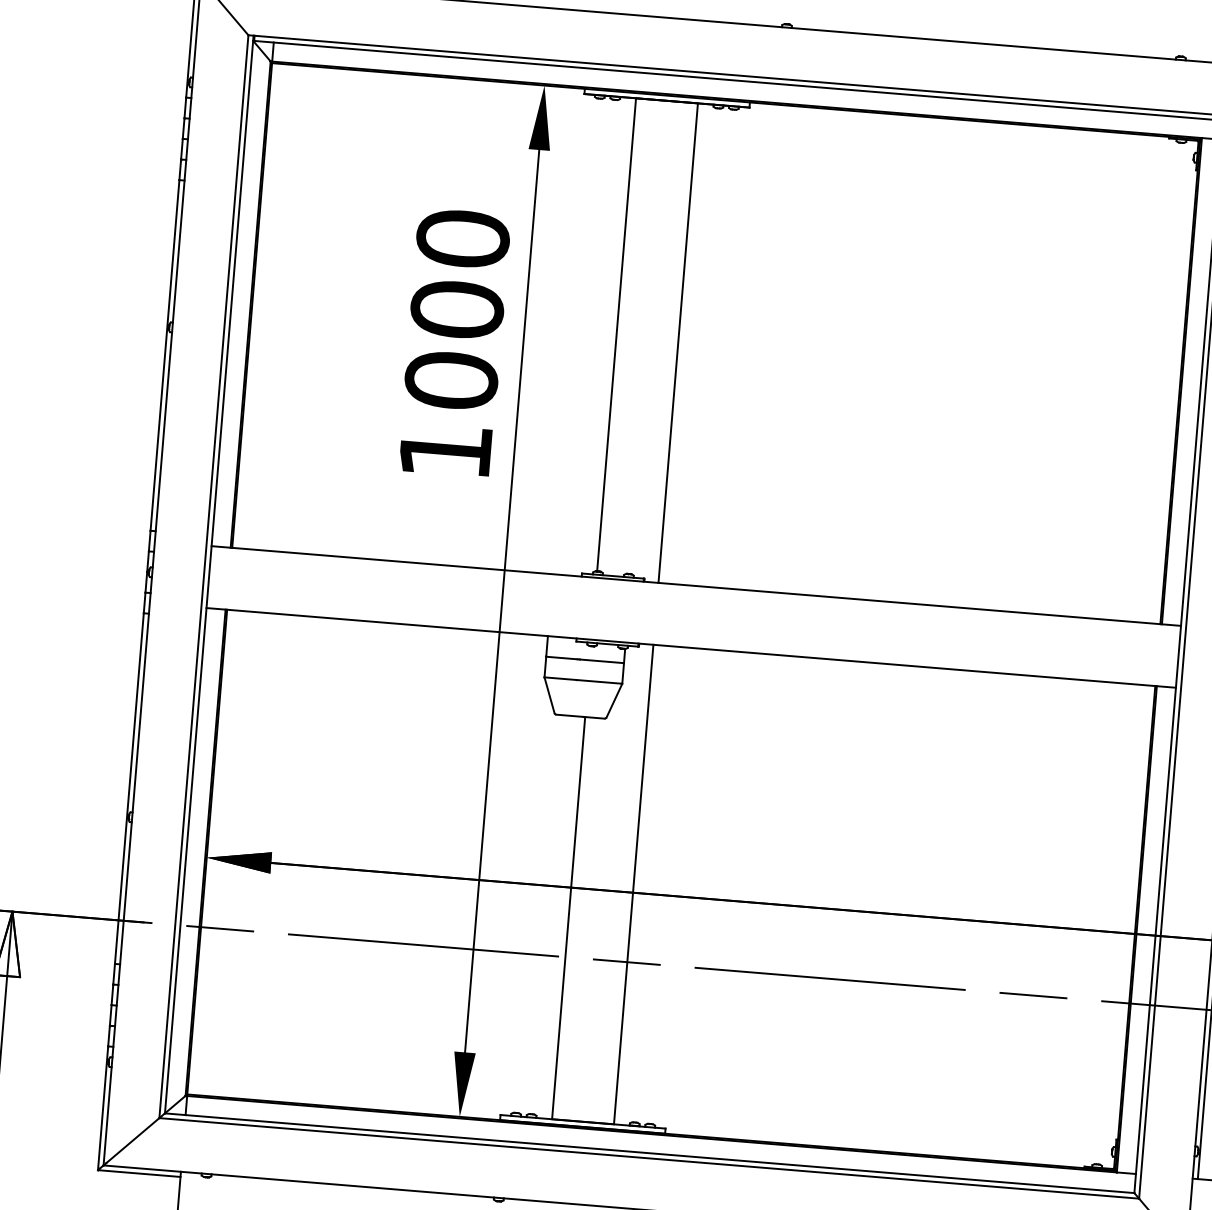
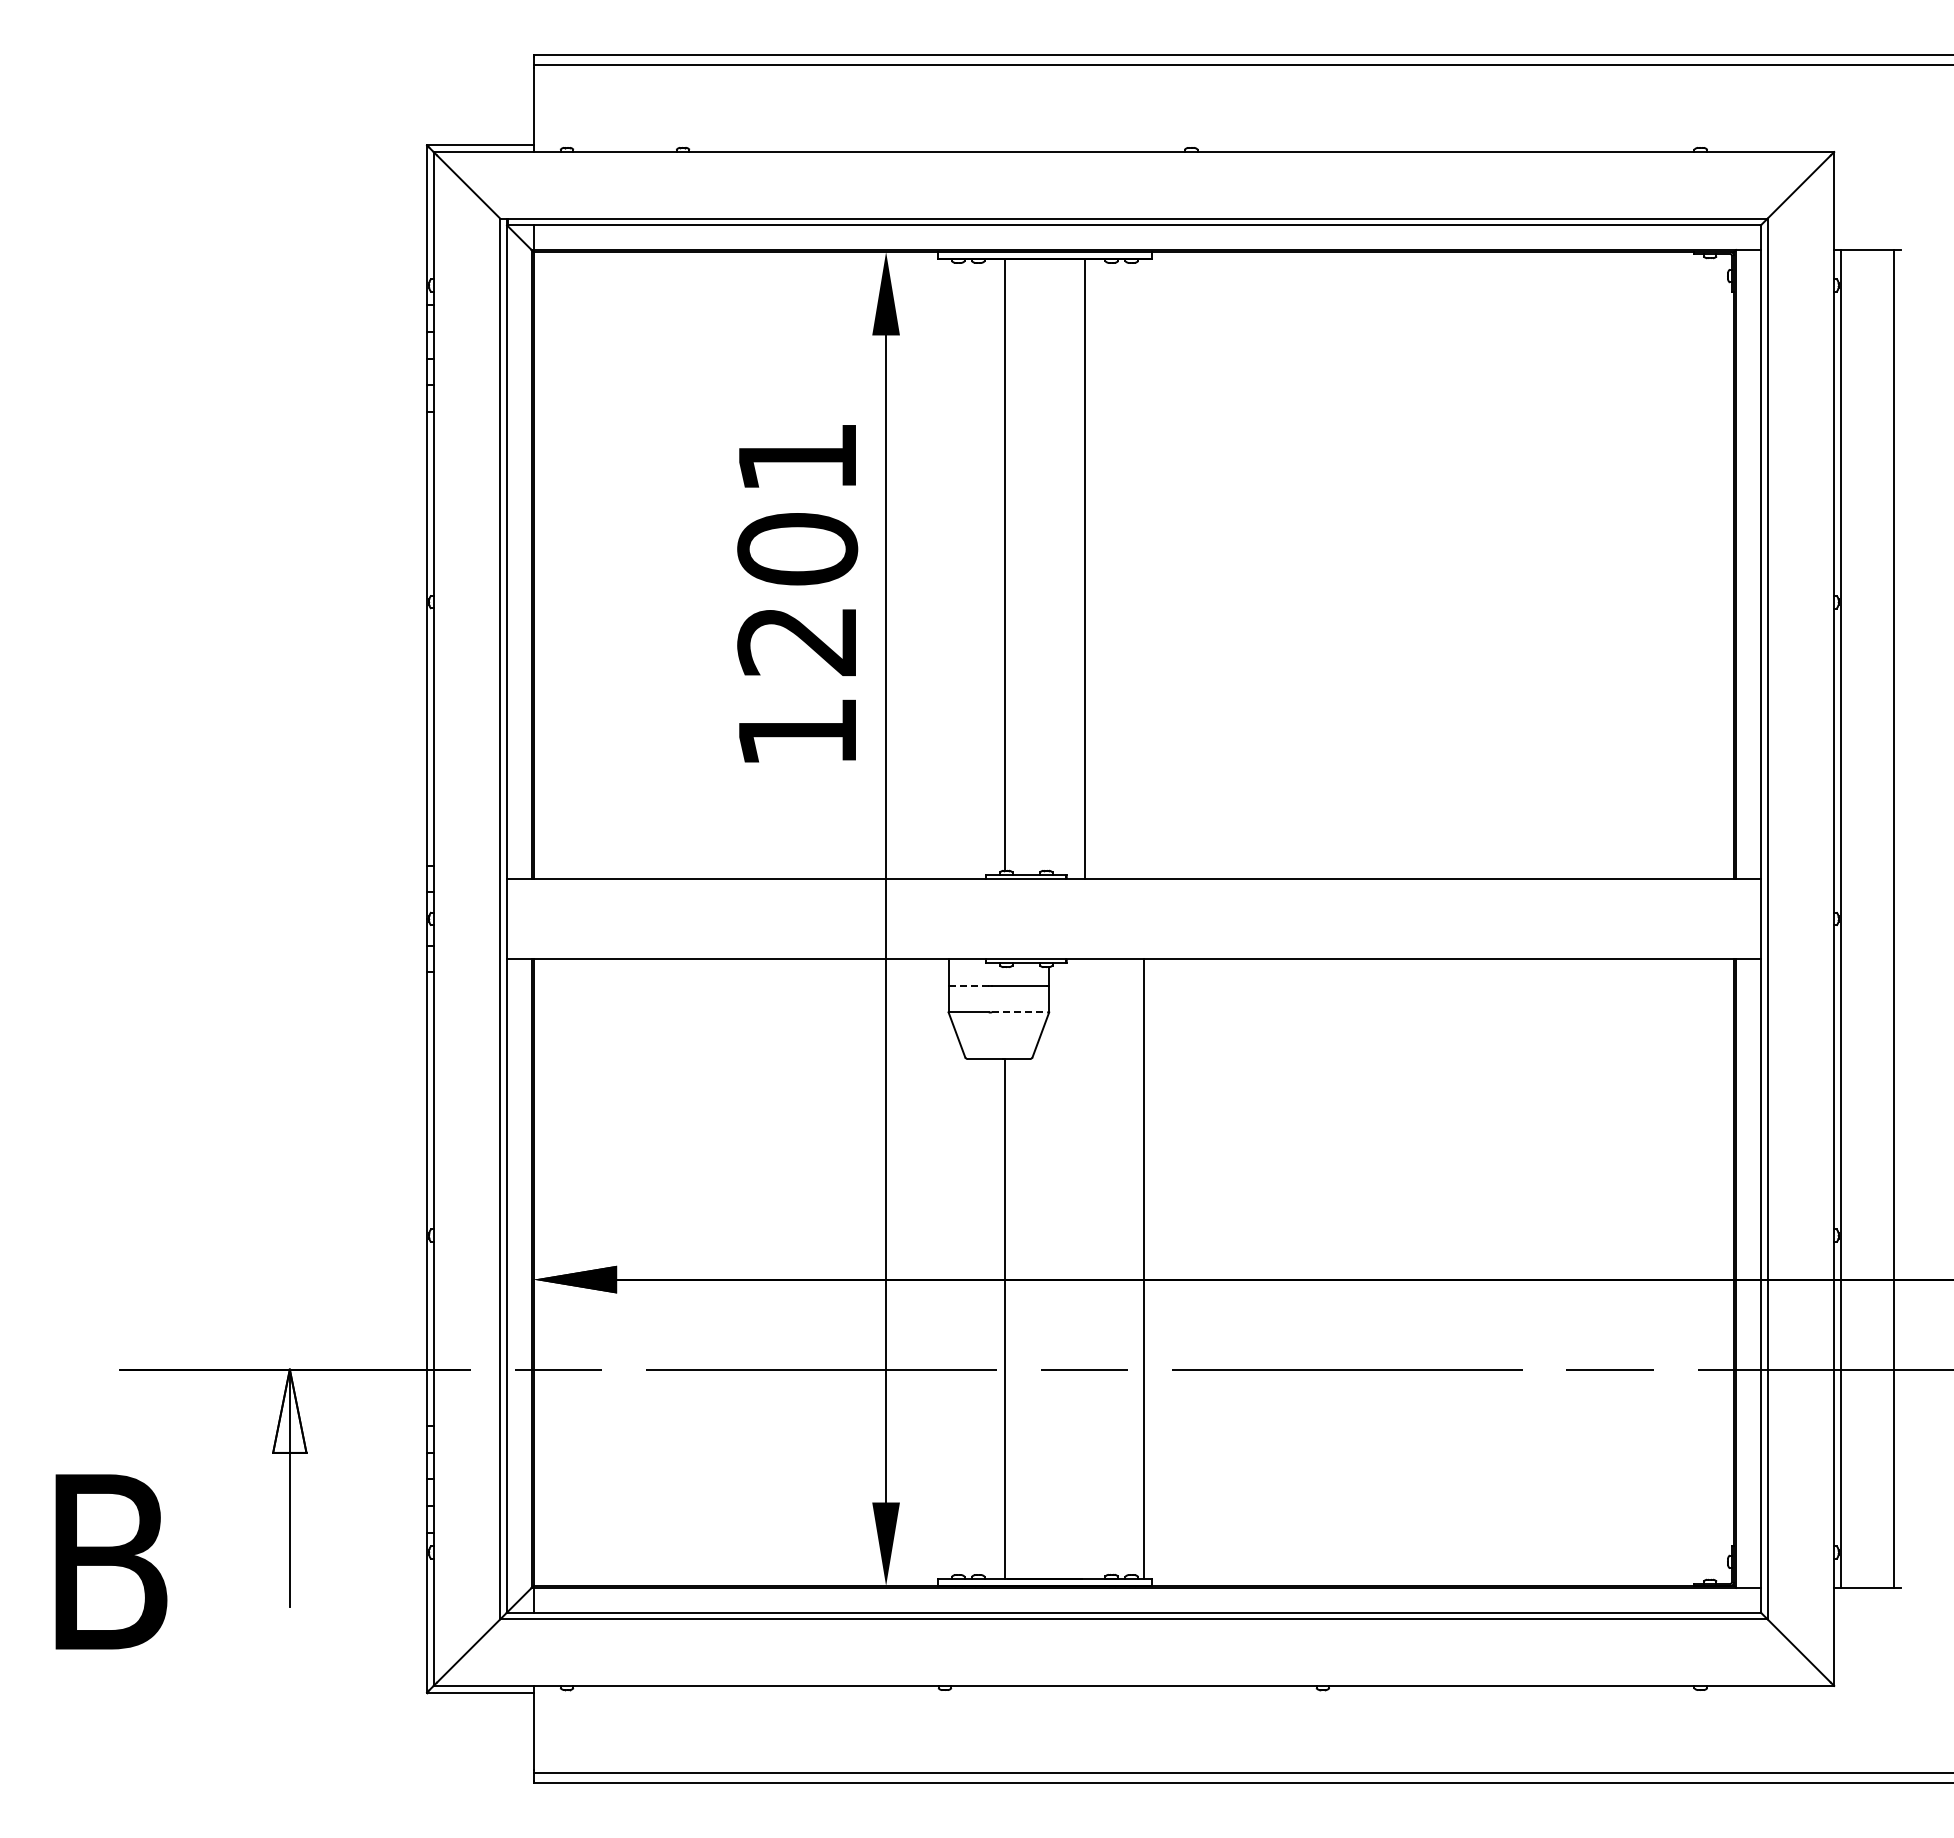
text: (457, 309) -> (797, 549), 1000 -> 1201
line: (562, 657) -> (969, 985), solid -> dashed
line: (600, 682) -> (1020, 1012), solid -> dashed
line: (634, 884) -> (1144, 1269), moved

